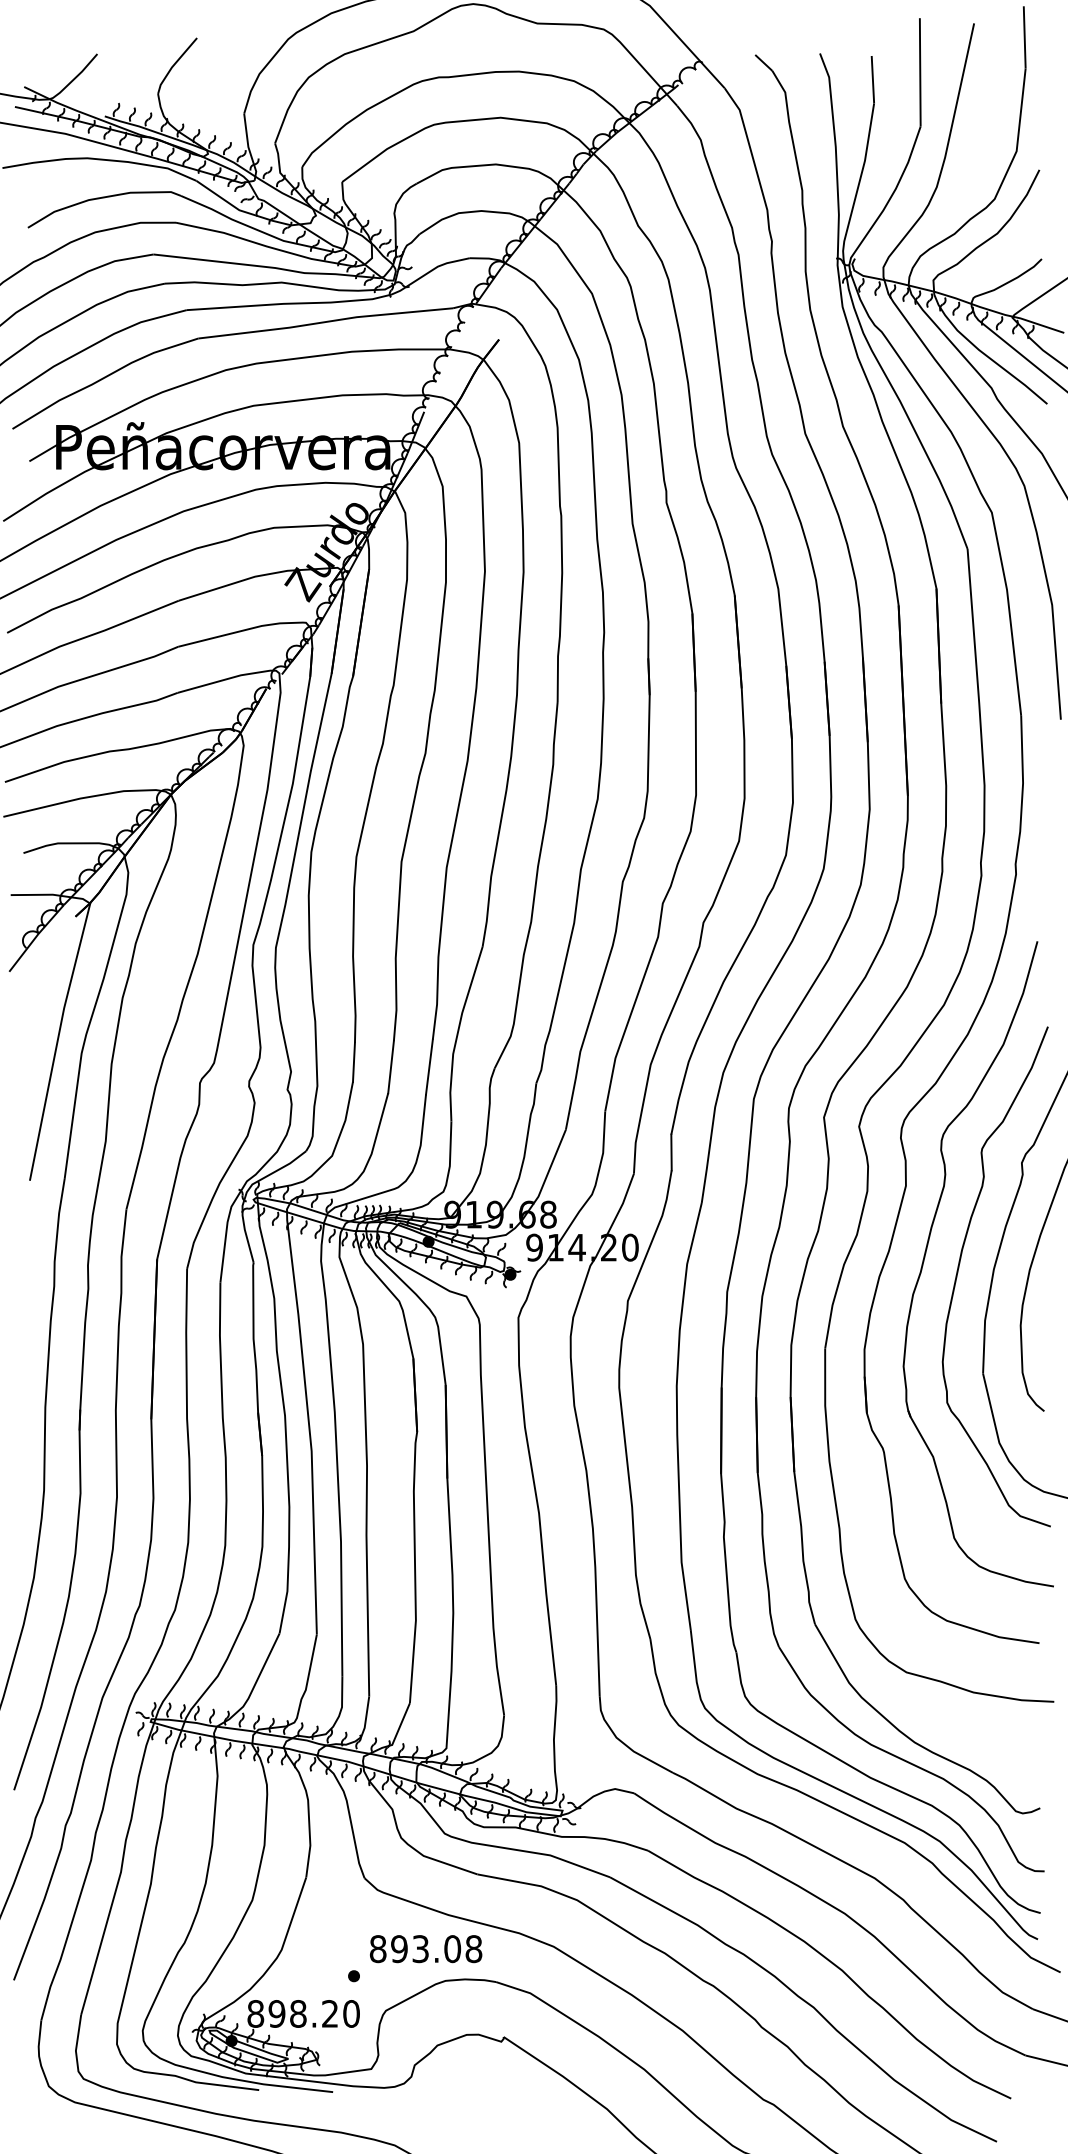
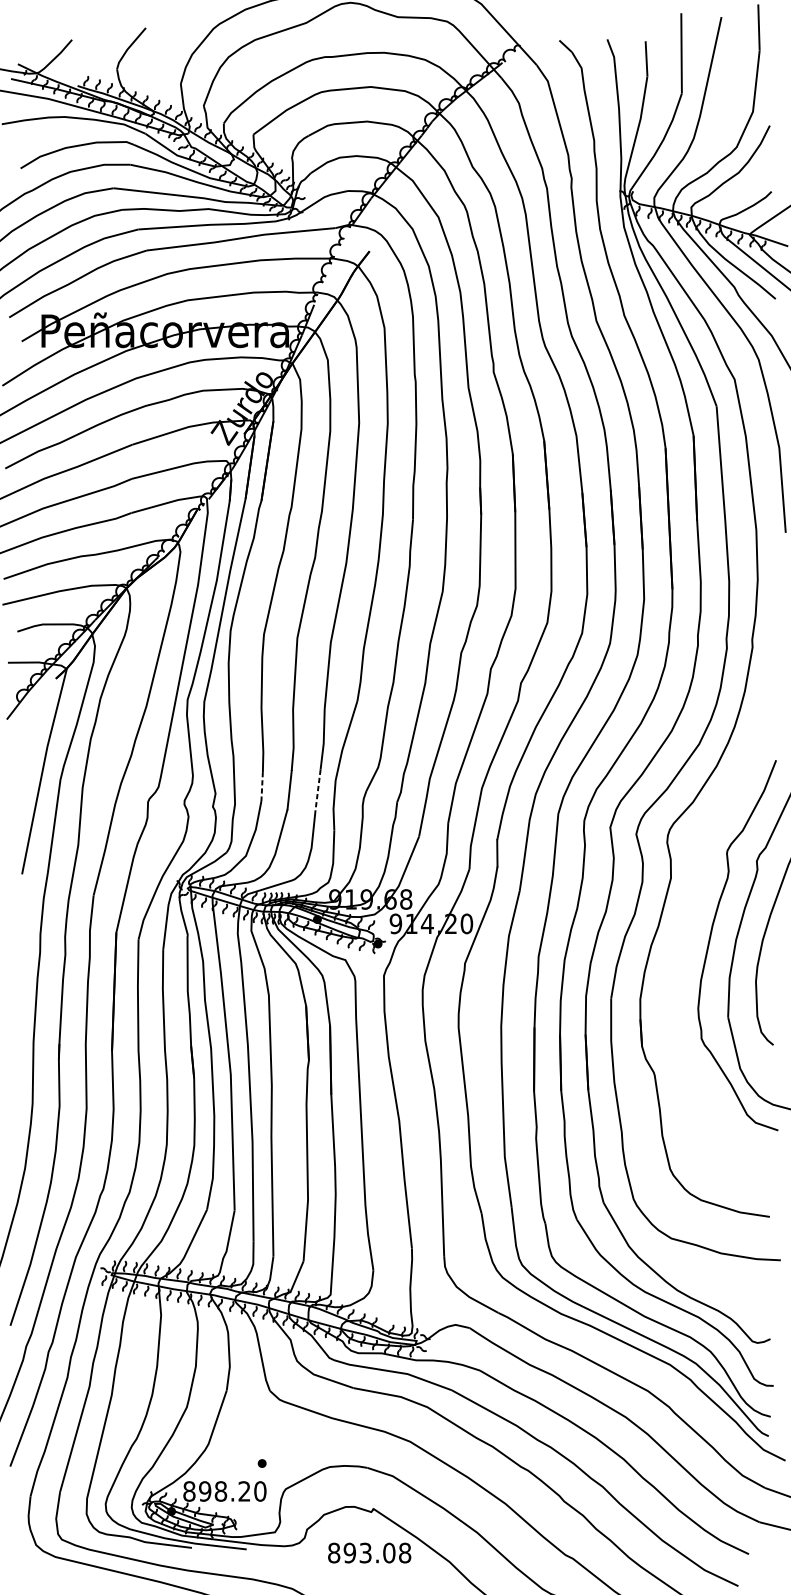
line: (353, 1062) -> (261, 786), solid -> dashed
line: (429, 1066) -> (318, 789), solid -> dashed
part: (926, 1253) -> (686, 928), removed
text: (426, 1949) -> (369, 1553), moved

